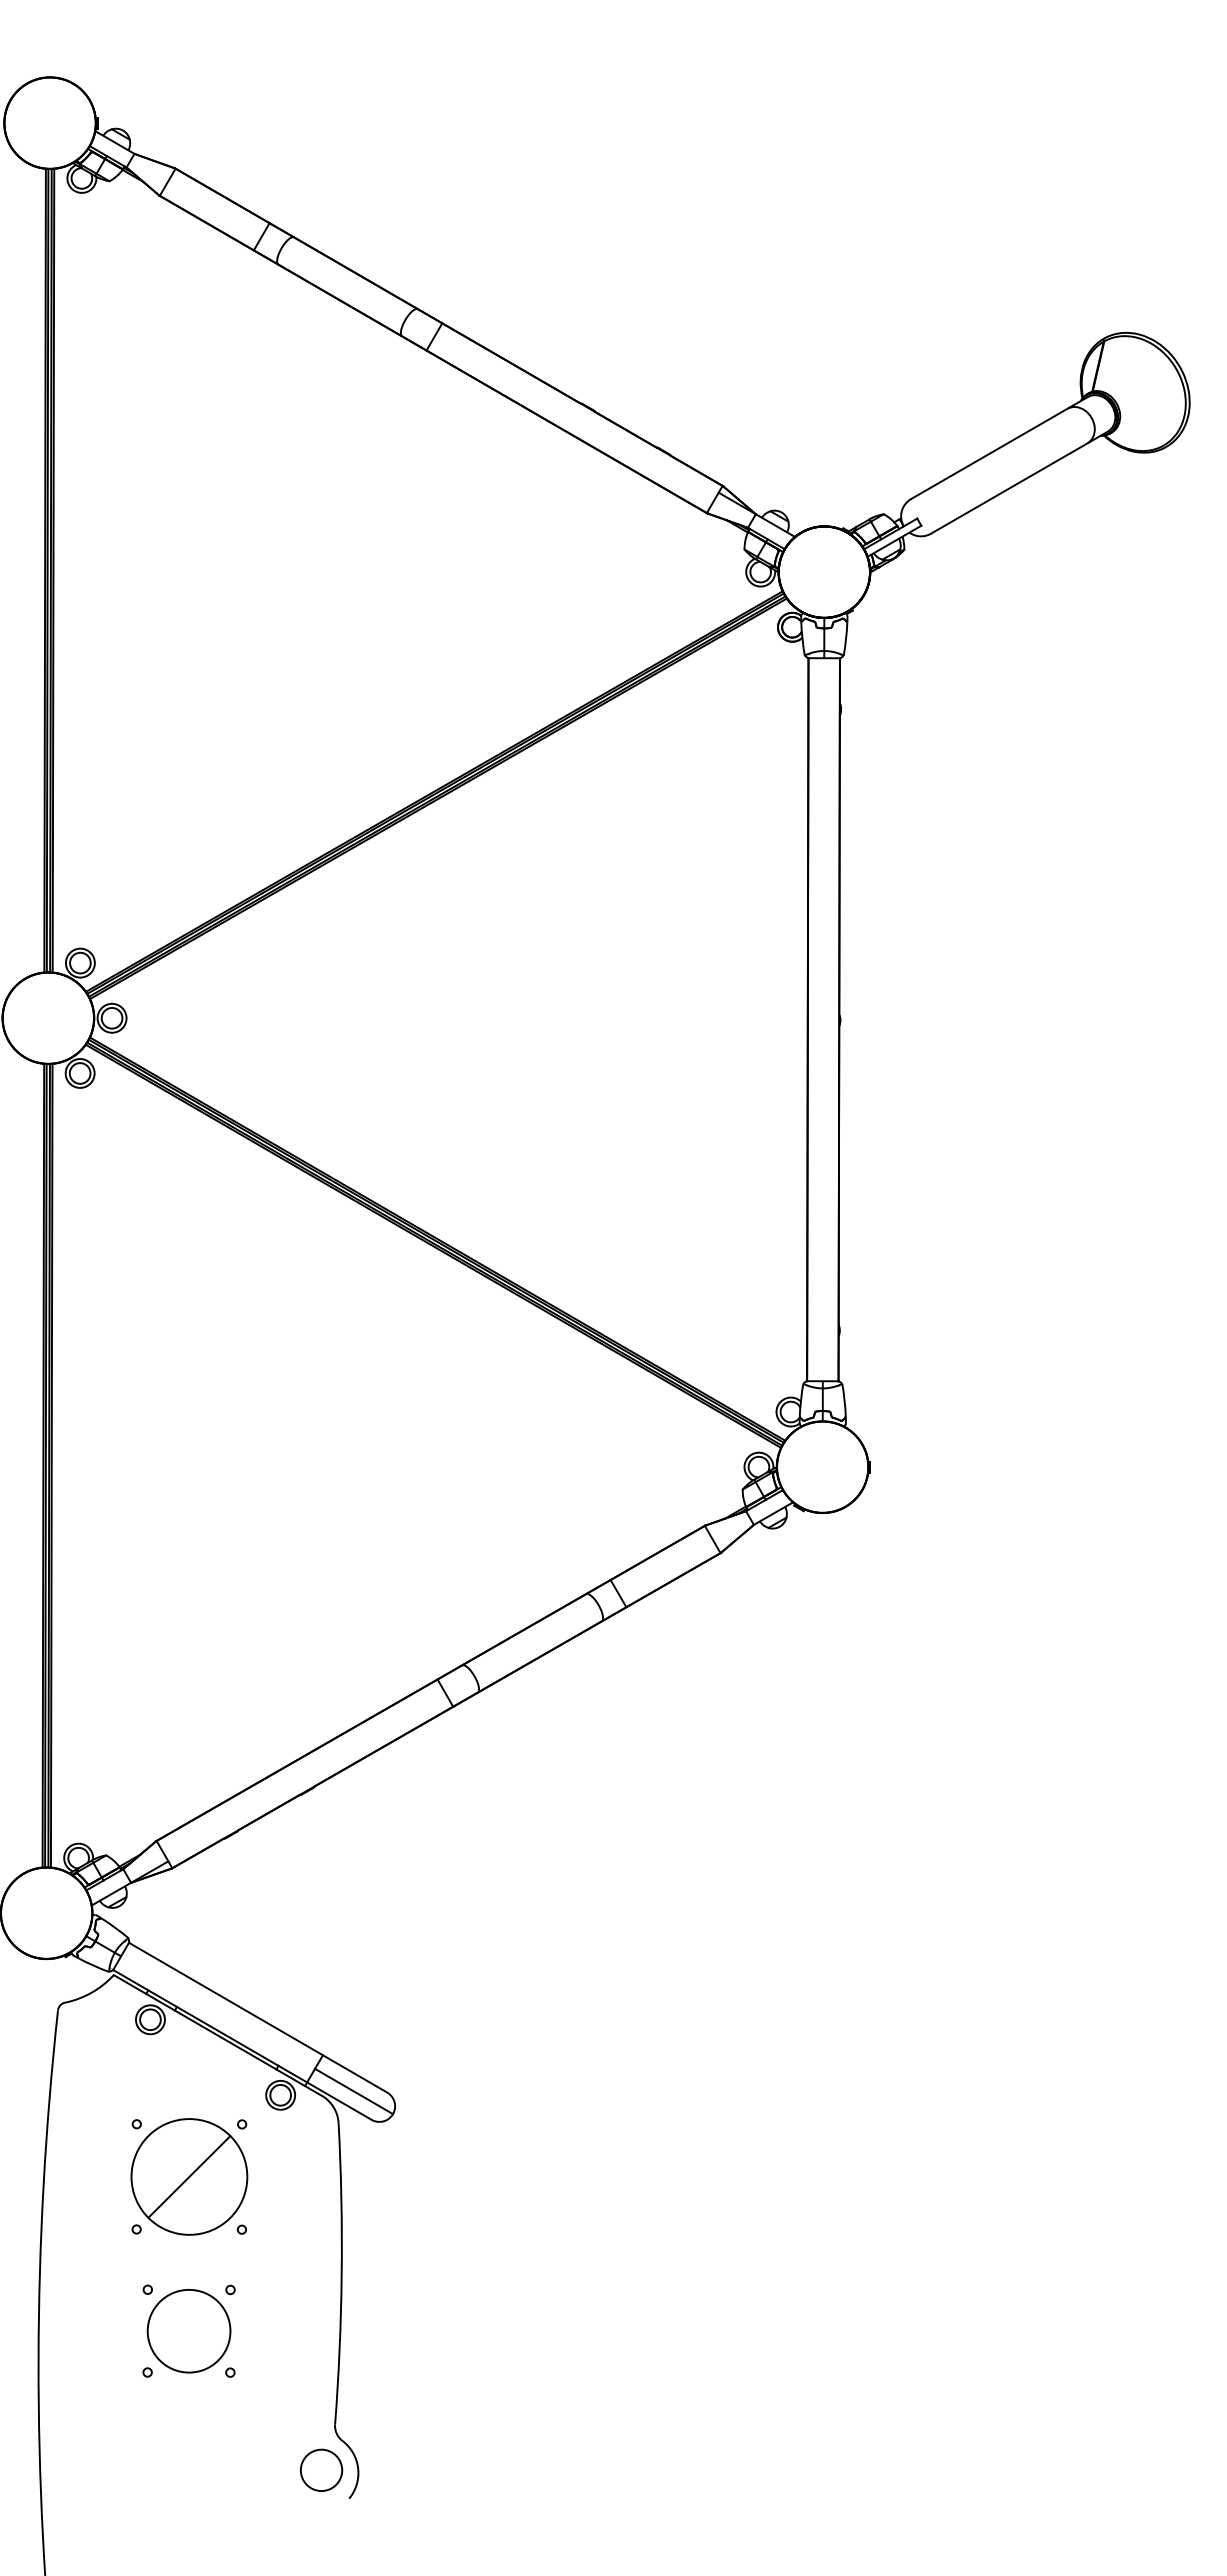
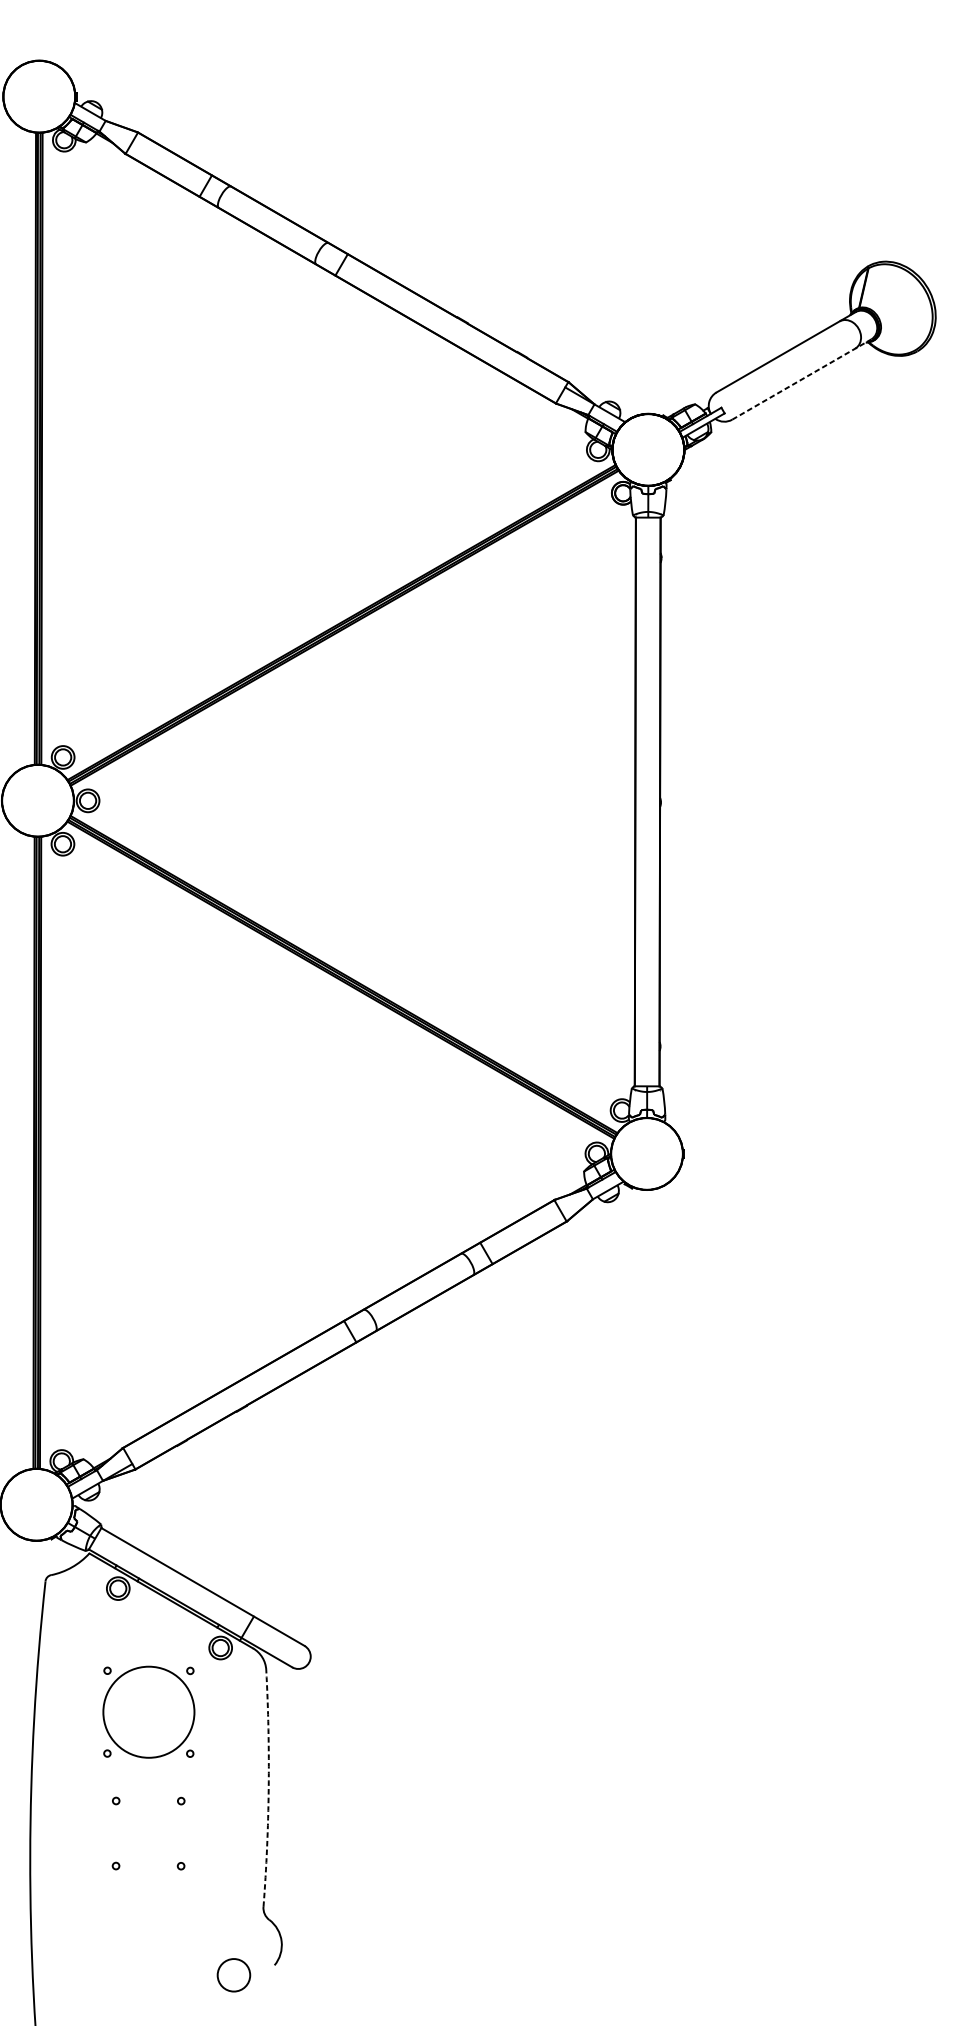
line: (1019, 482) -> (801, 379), solid -> dashed
line: (354, 2091) -> (278, 1645), removed
line: (189, 2176) -> (148, 1711), removed
arc: (341, 2273) -> (268, 1788), solid -> dashed
circle: (188, 2331) -> (148, 1833), removed
circle: (321, 2469) -> (233, 1974), moved

